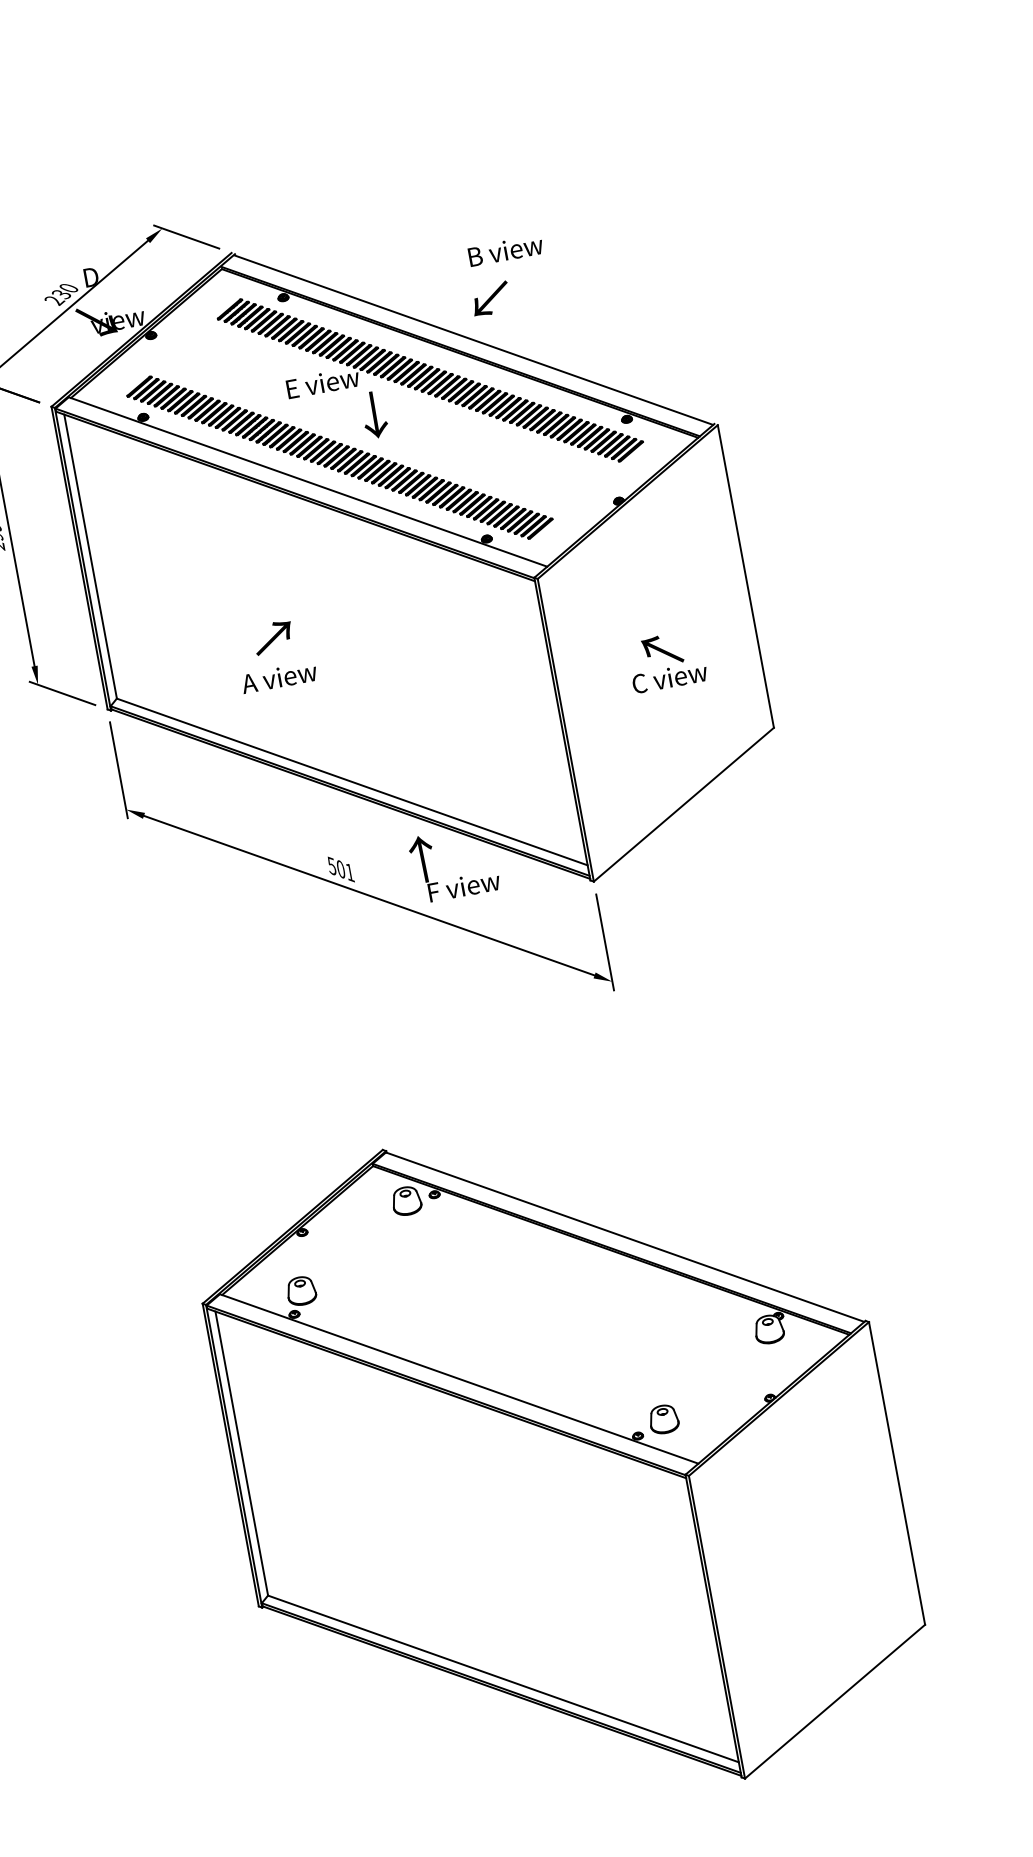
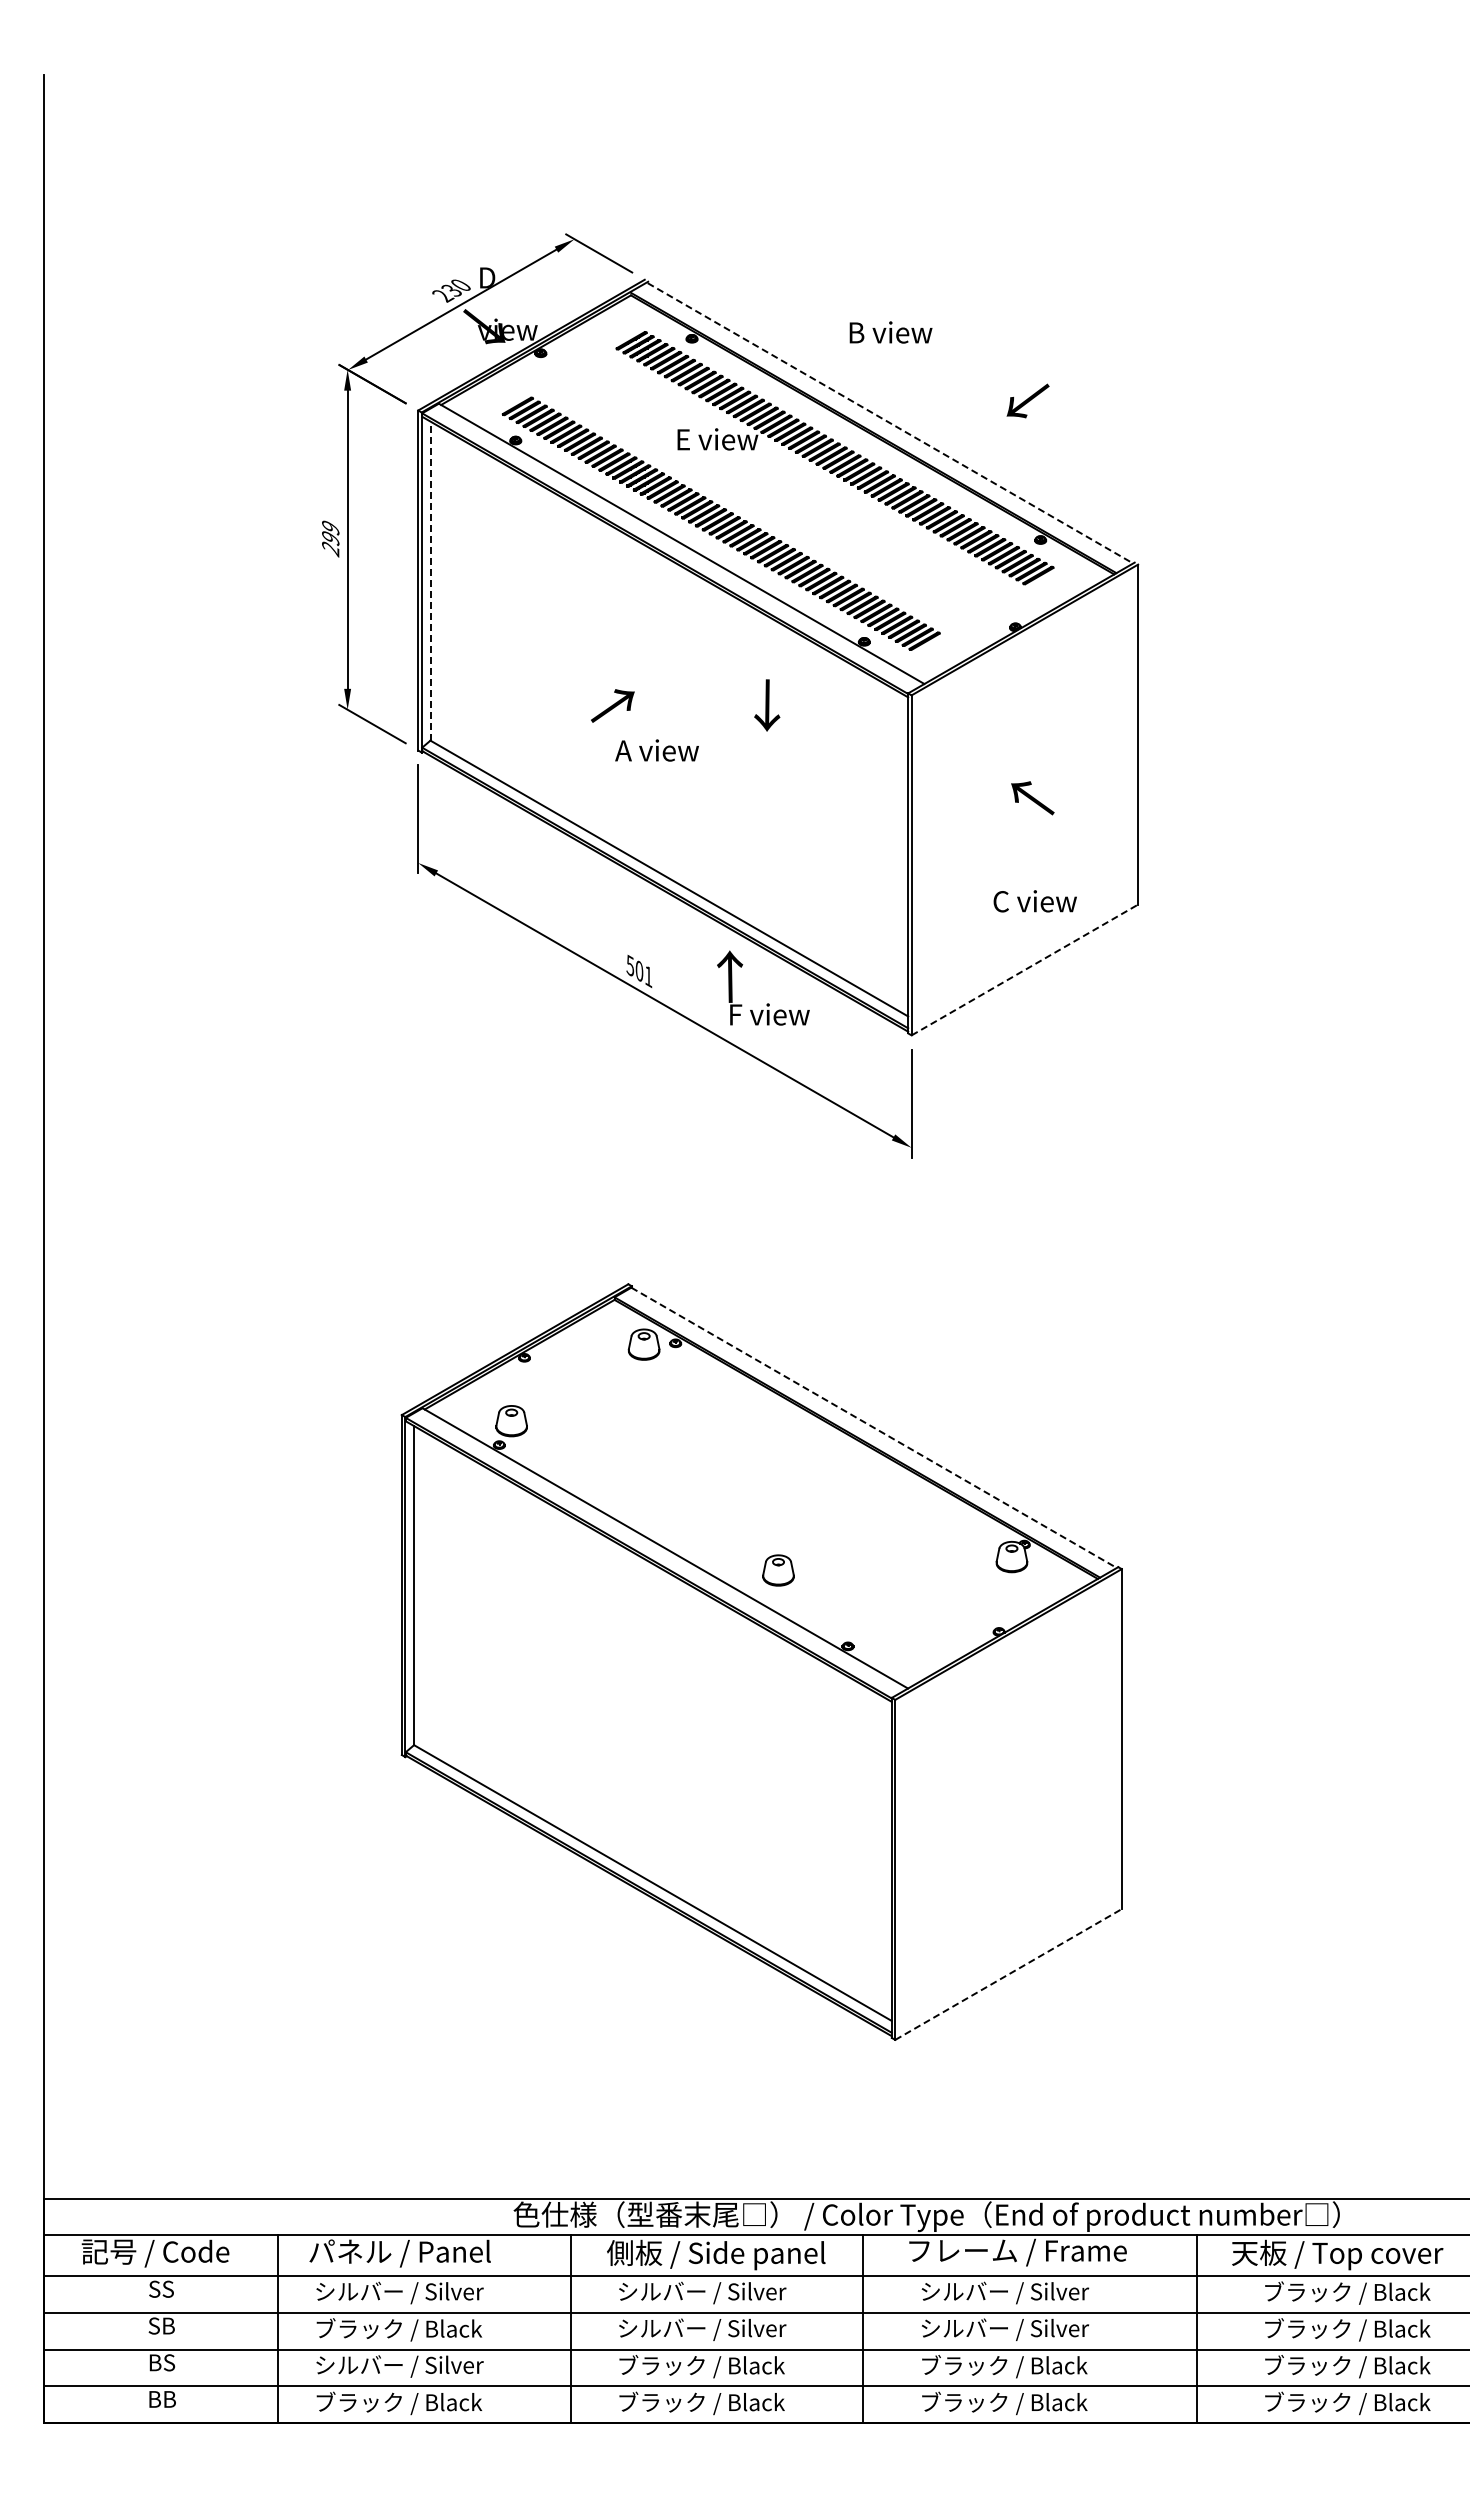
text: (505, 250) -> (890, 332), moved
text: (490, 298) -> (1027, 400), moved
line: (474, 340) -> (890, 423), solid -> dashed
text: (374, 414) -> (767, 705), moved
line: (90, 556) -> (430, 581), solid -> dashed
text: (278, 677) -> (656, 750), moved
text: (669, 678) -> (1034, 901), moved
line: (683, 805) -> (1024, 970), solid -> dashed
line: (625, 1237) -> (874, 1428), solid -> dashed
part: (663, 1419) -> (778, 1570), moved
line: (835, 1701) -> (1008, 1974), solid -> dashed

